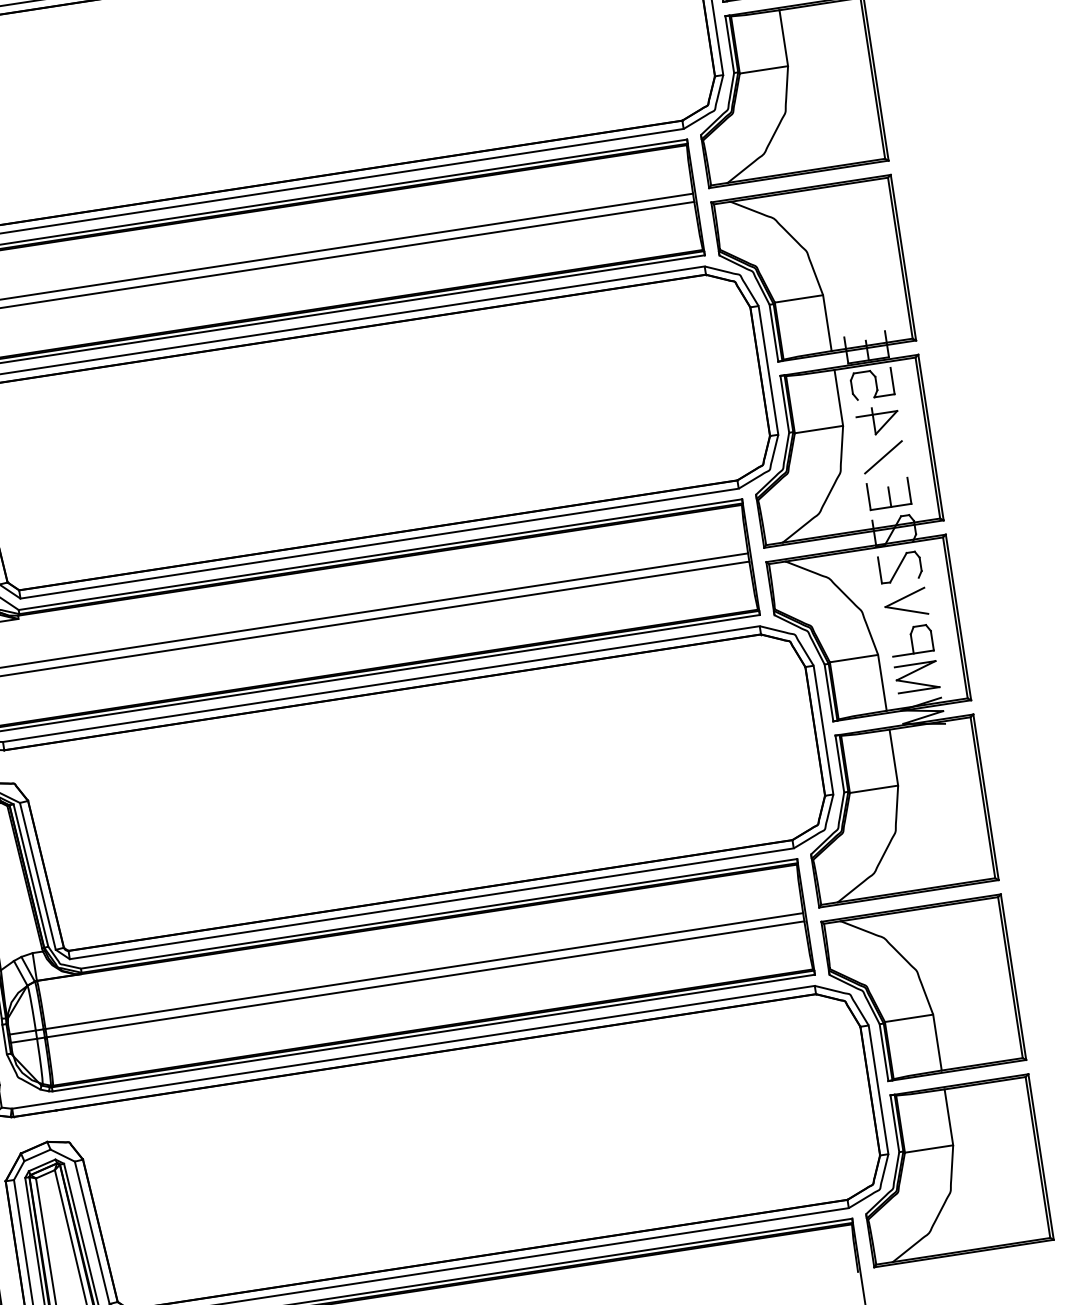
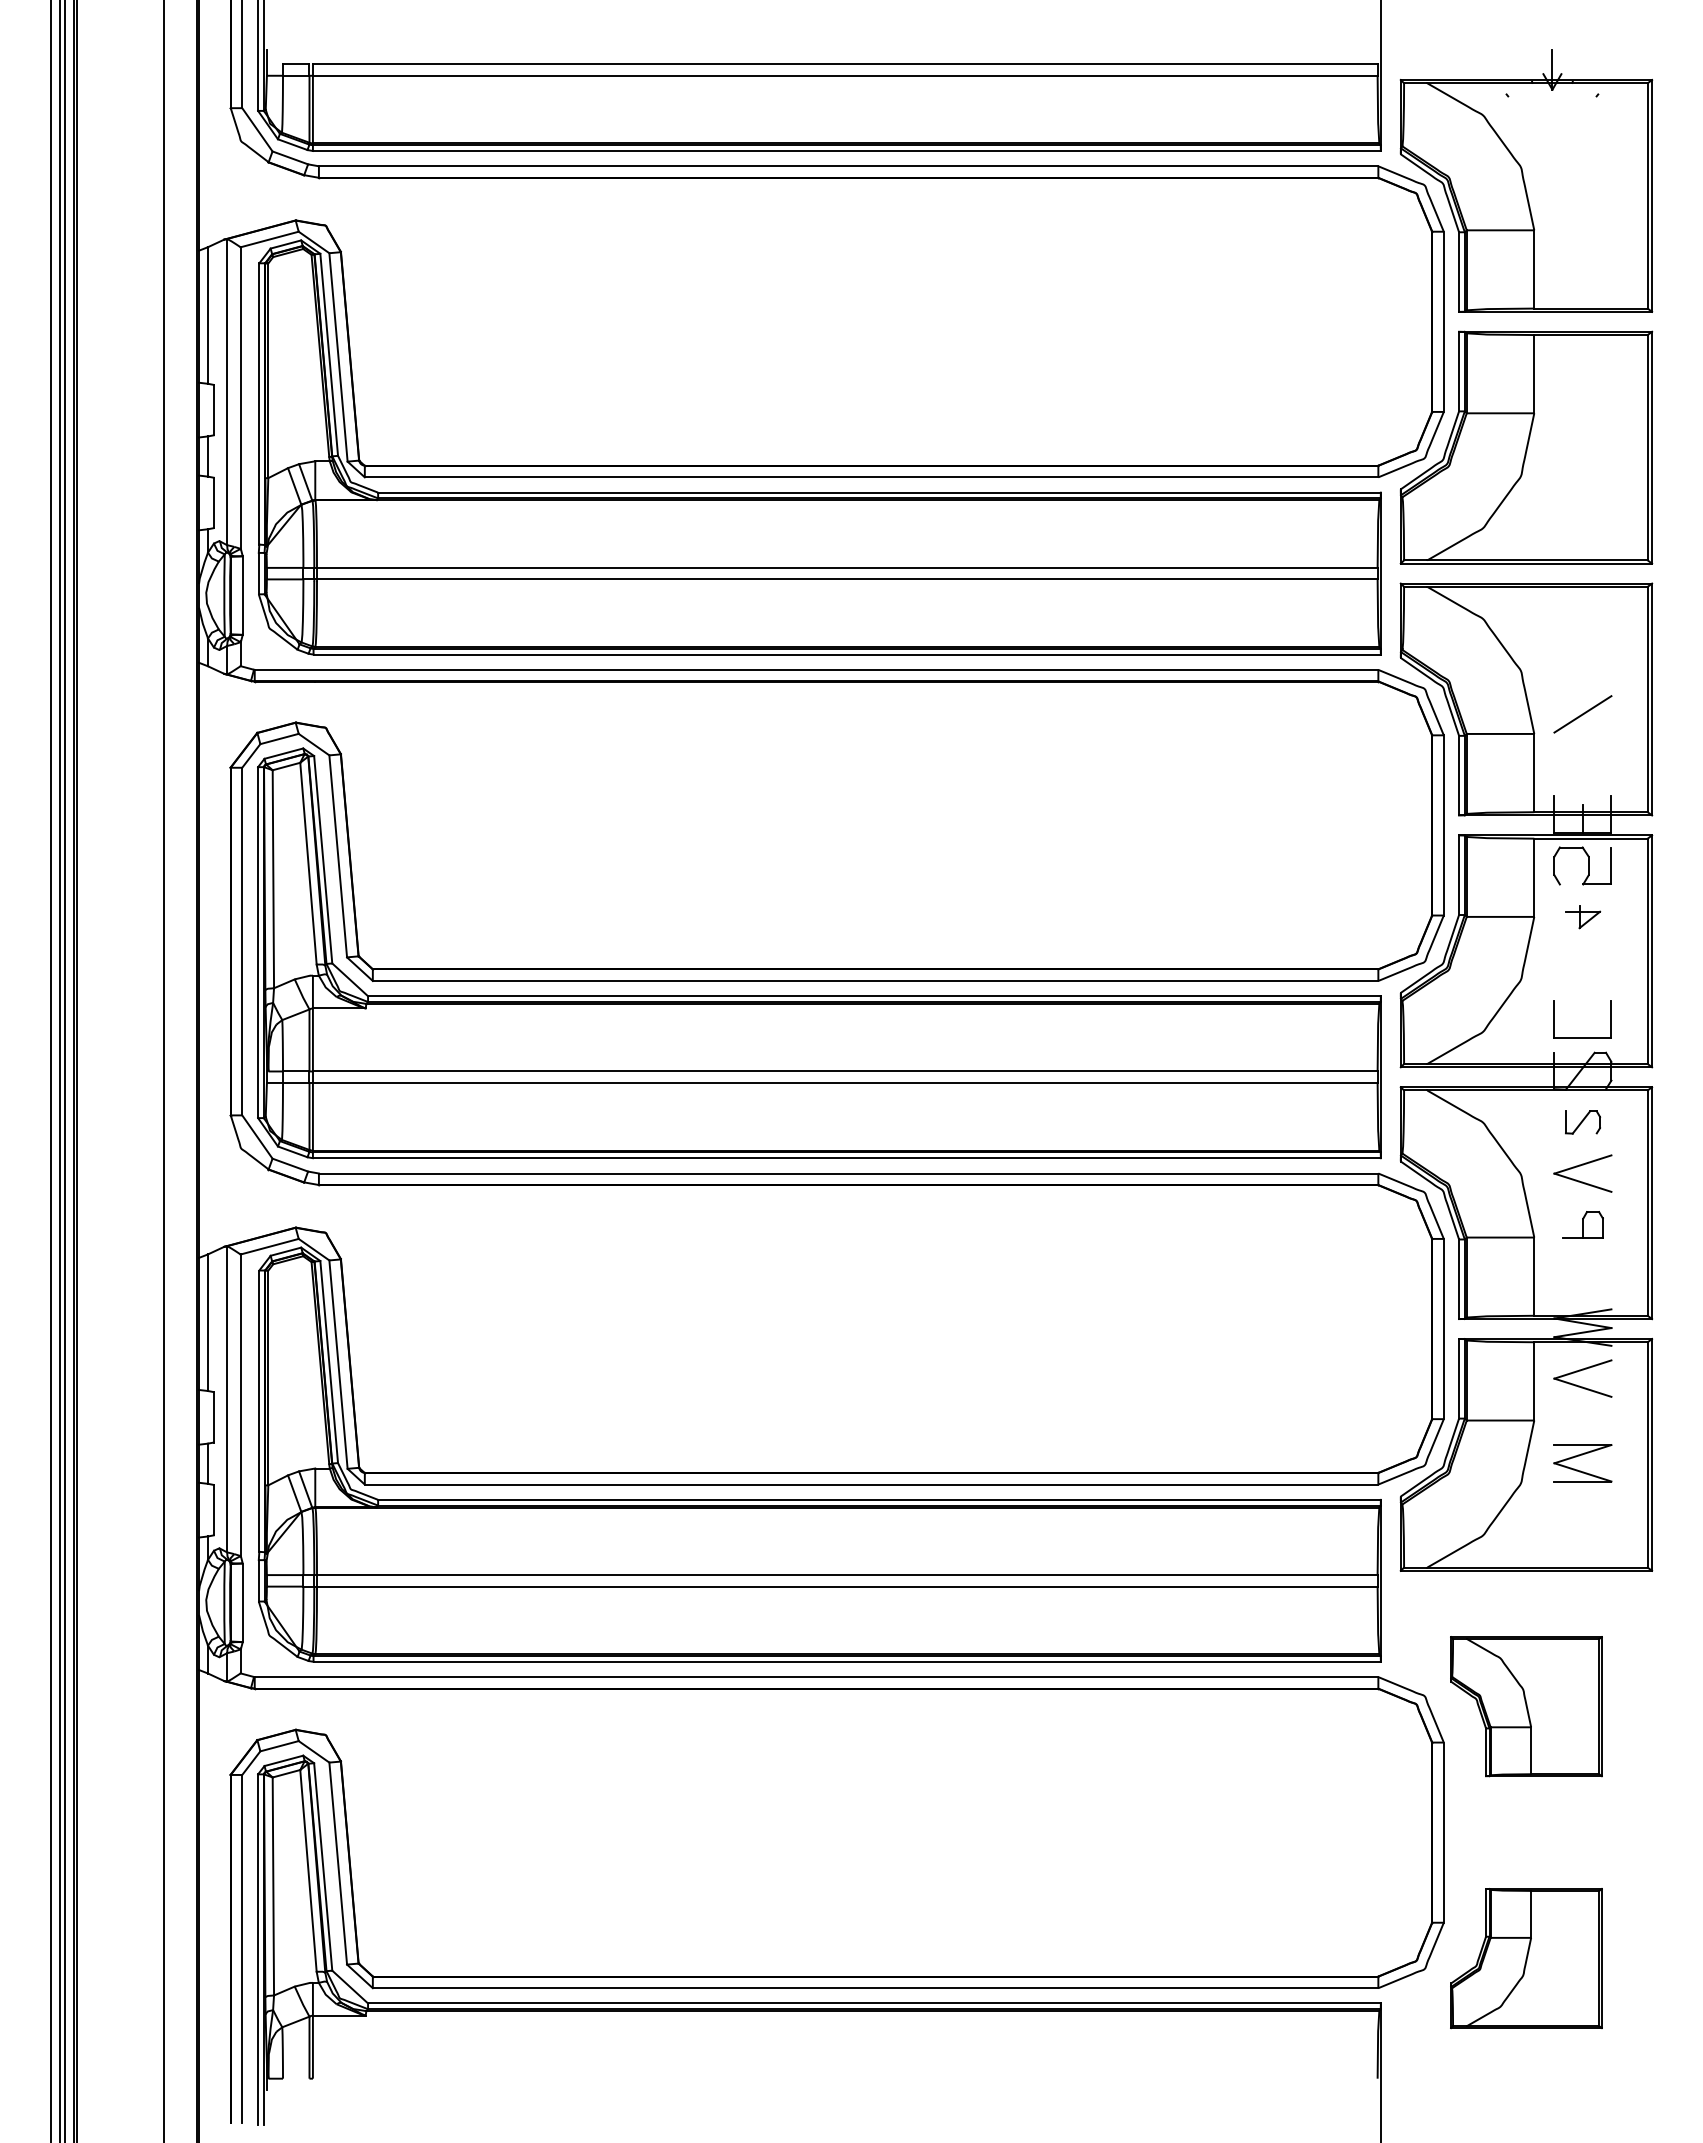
part: (877, 421) -> (1582, 917), size x0.6
line: (883, 457) -> (1582, 714), moved
line: (889, 496) -> (1583, 1023), removed
part: (900, 567) -> (1582, 1122), size x0.6
part: (911, 640) -> (1582, 1224), size x0.7
part: (916, 682) -> (1580, 1470), moved
part: (925, 745) -> (1580, 1371), added
part: (923, 990) -> (1526, 1706), size x0.6
part: (951, 1170) -> (1526, 1958), size x0.6

